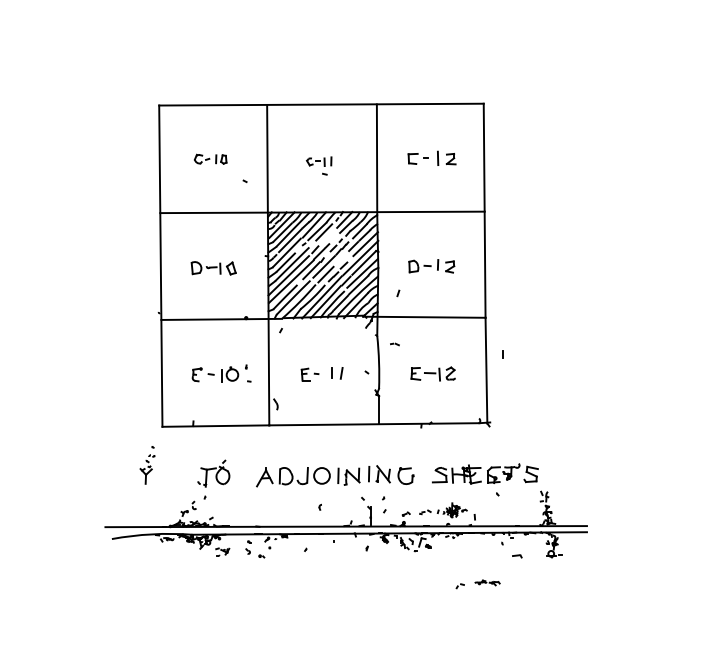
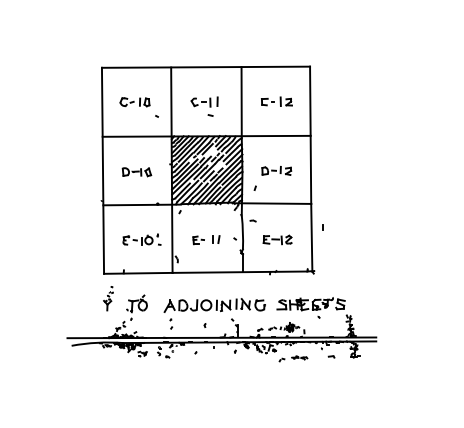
part: (209, 159) -> (134, 102), size x1.43
part: (319, 165) -> (204, 106), size x1.67
part: (147, 465) -> (108, 298), moved
part: (384, 504) -> (171, 323), moved
part: (478, 583) -> (293, 358), moved

